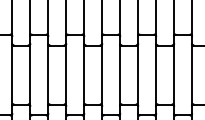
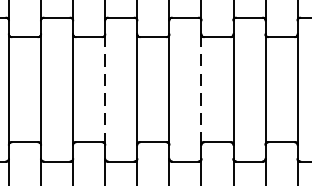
line: (66, 75) -> (105, 90), solid -> dashed
line: (120, 75) -> (202, 90), solid -> dashed

